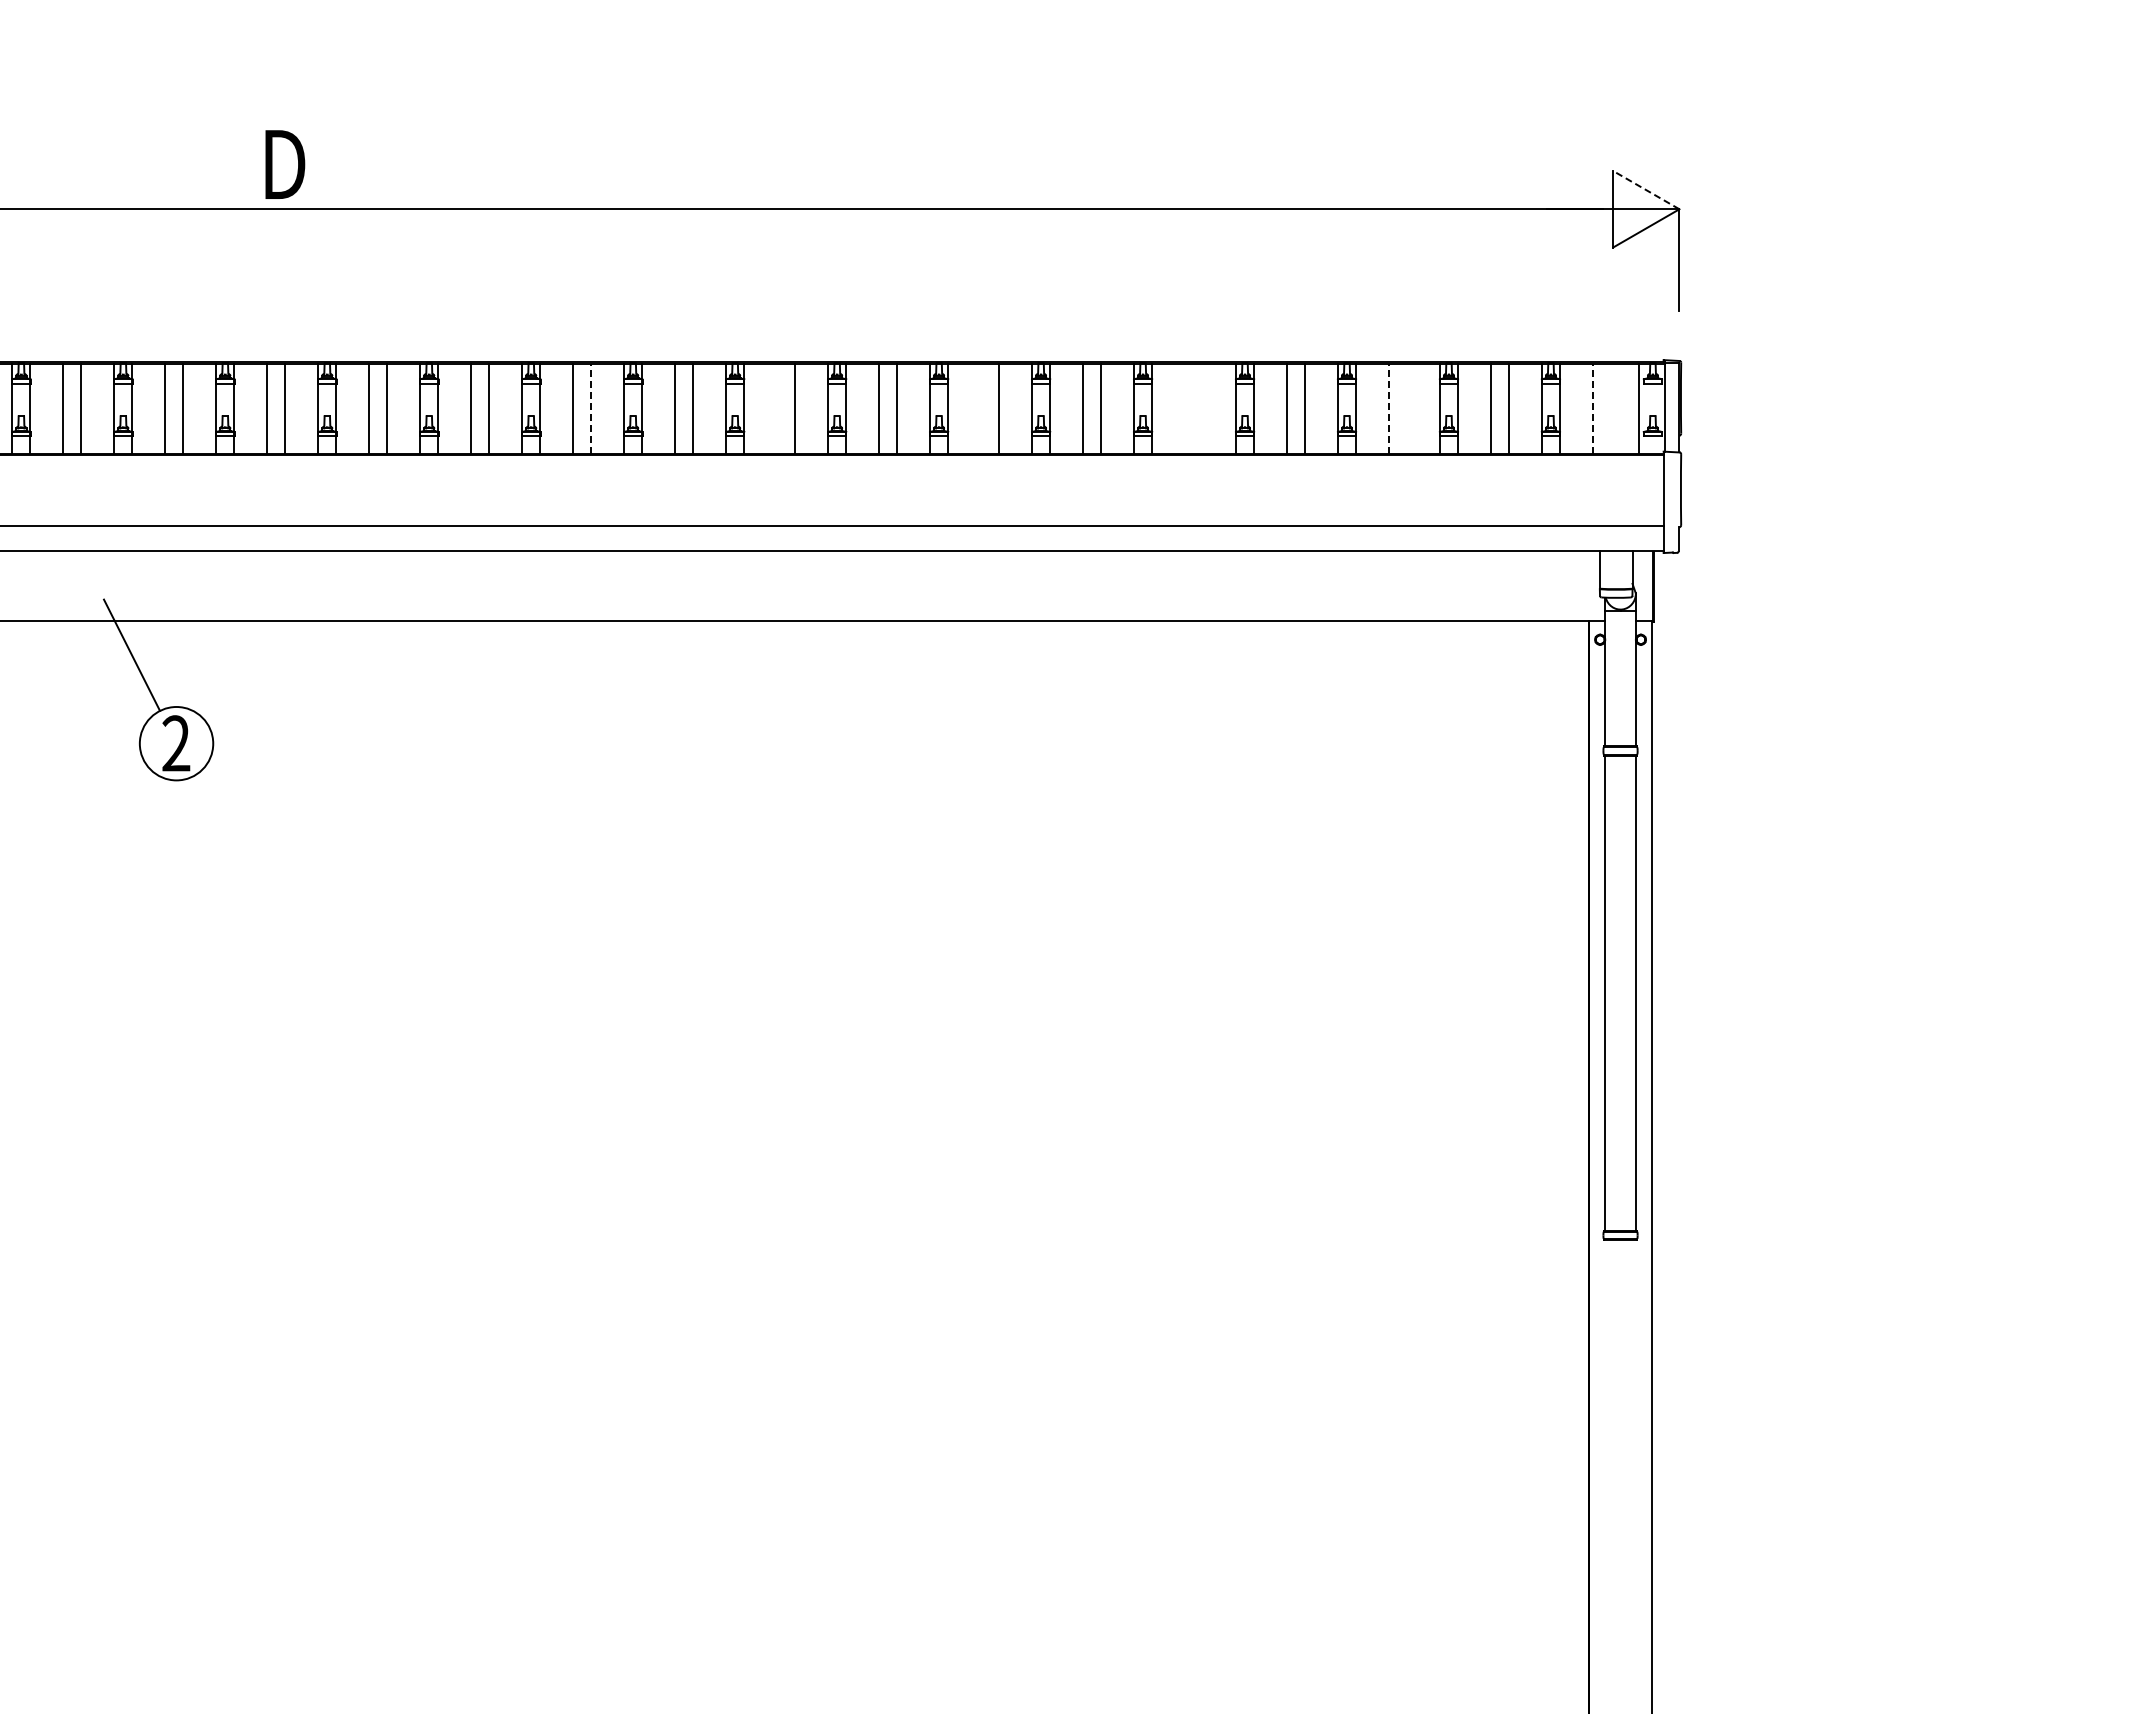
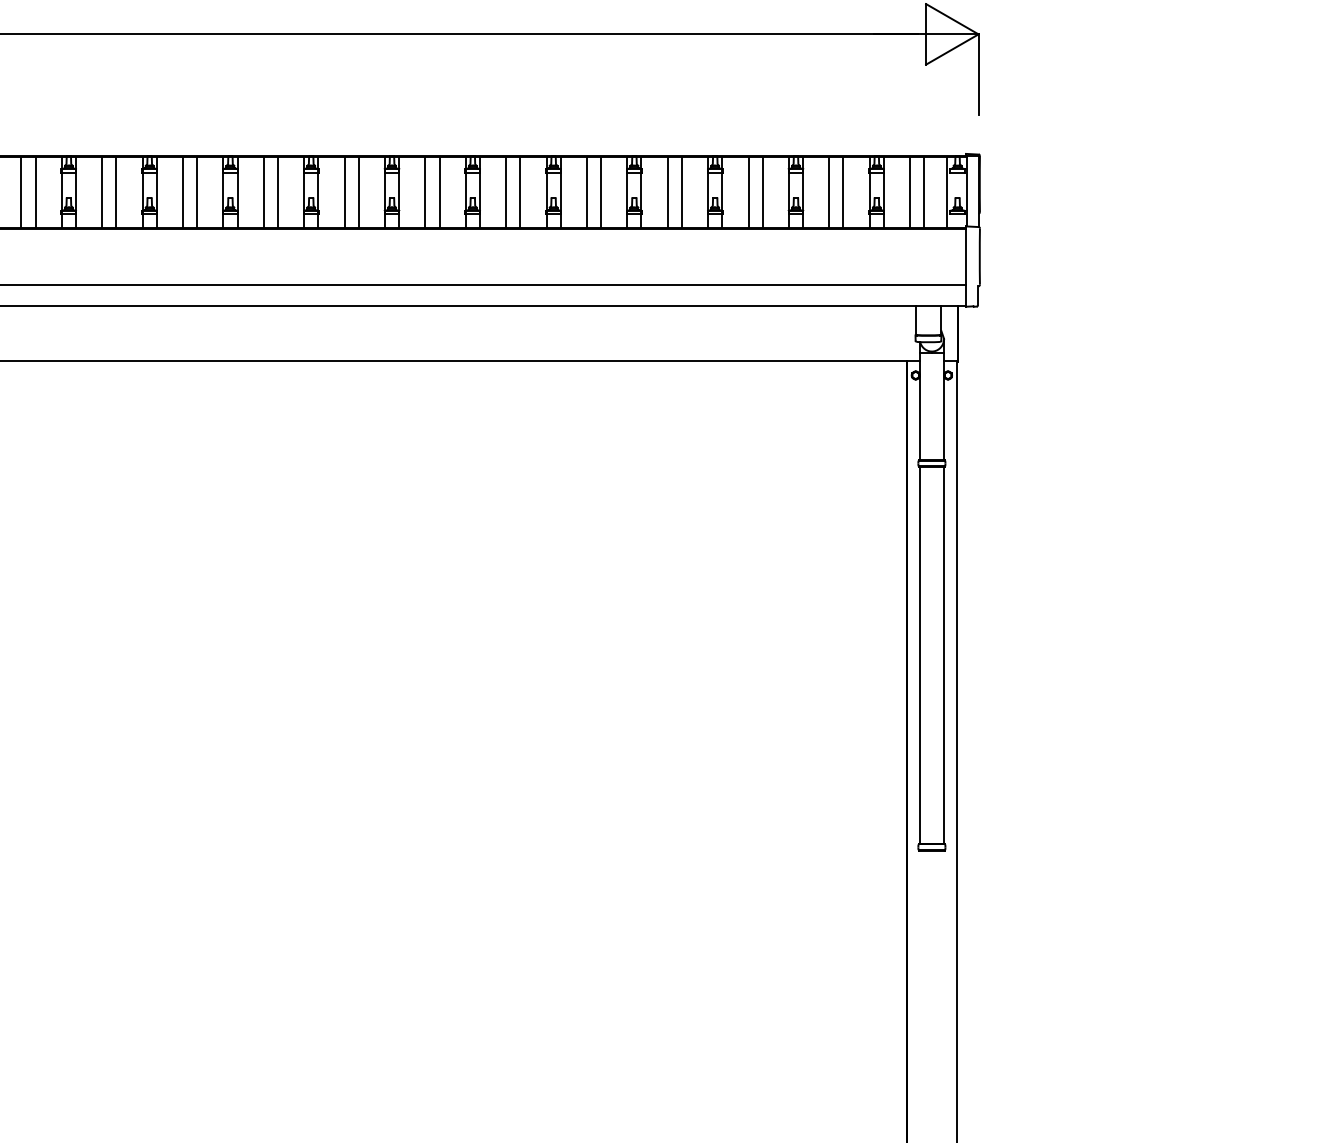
line: (1645, 189) -> (951, 18), dashed -> solid
line: (591, 408) -> (116, 192), dashed -> solid
line: (777, 408) -> (263, 192), added
line: (981, 408) -> (425, 192), added
line: (1185, 408) -> (587, 192), added
line: (1202, 408) -> (600, 192), added
line: (1389, 408) -> (748, 192), dashed -> solid
line: (1406, 408) -> (762, 192), added
line: (1593, 408) -> (910, 192), dashed -> solid
line: (1610, 408) -> (923, 192), added

